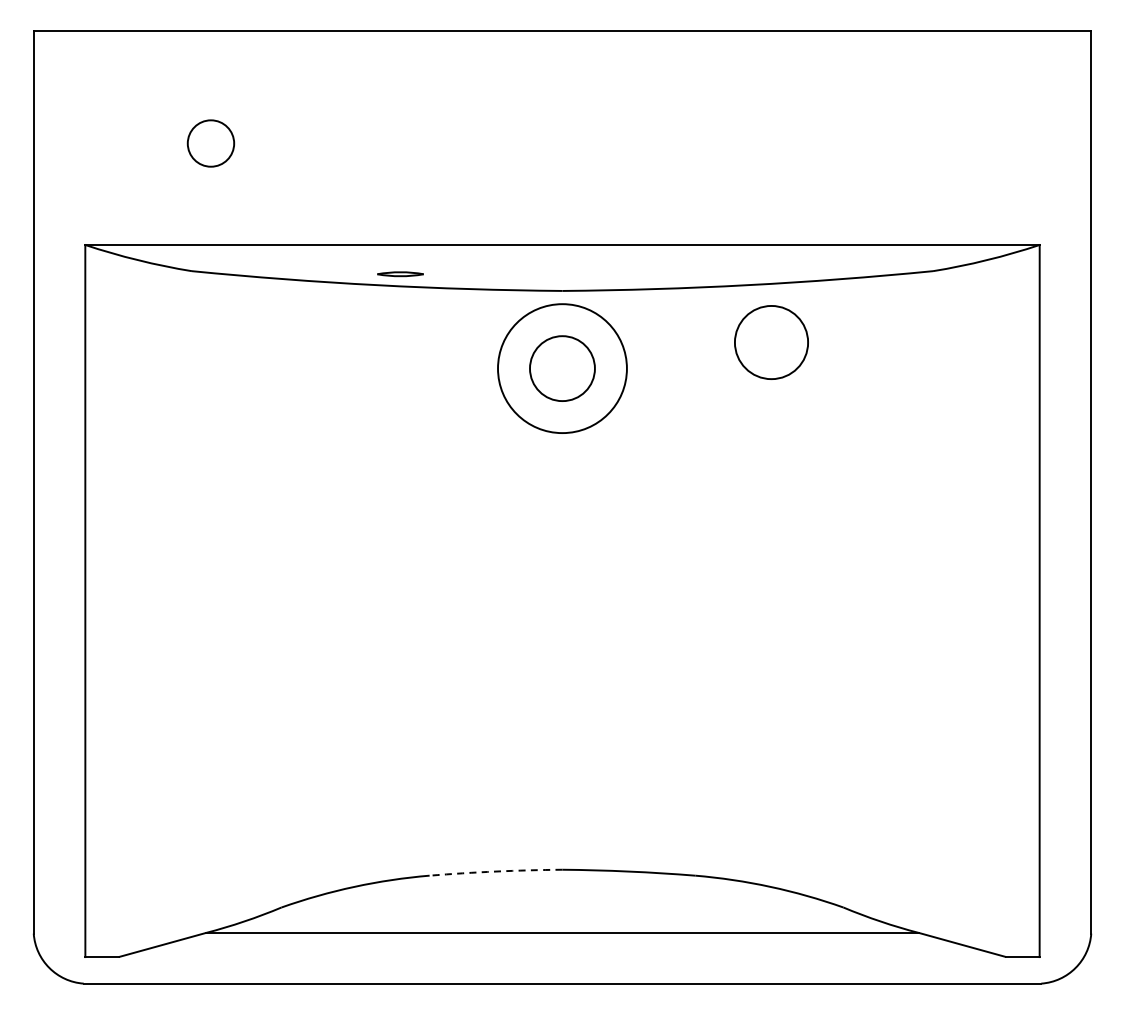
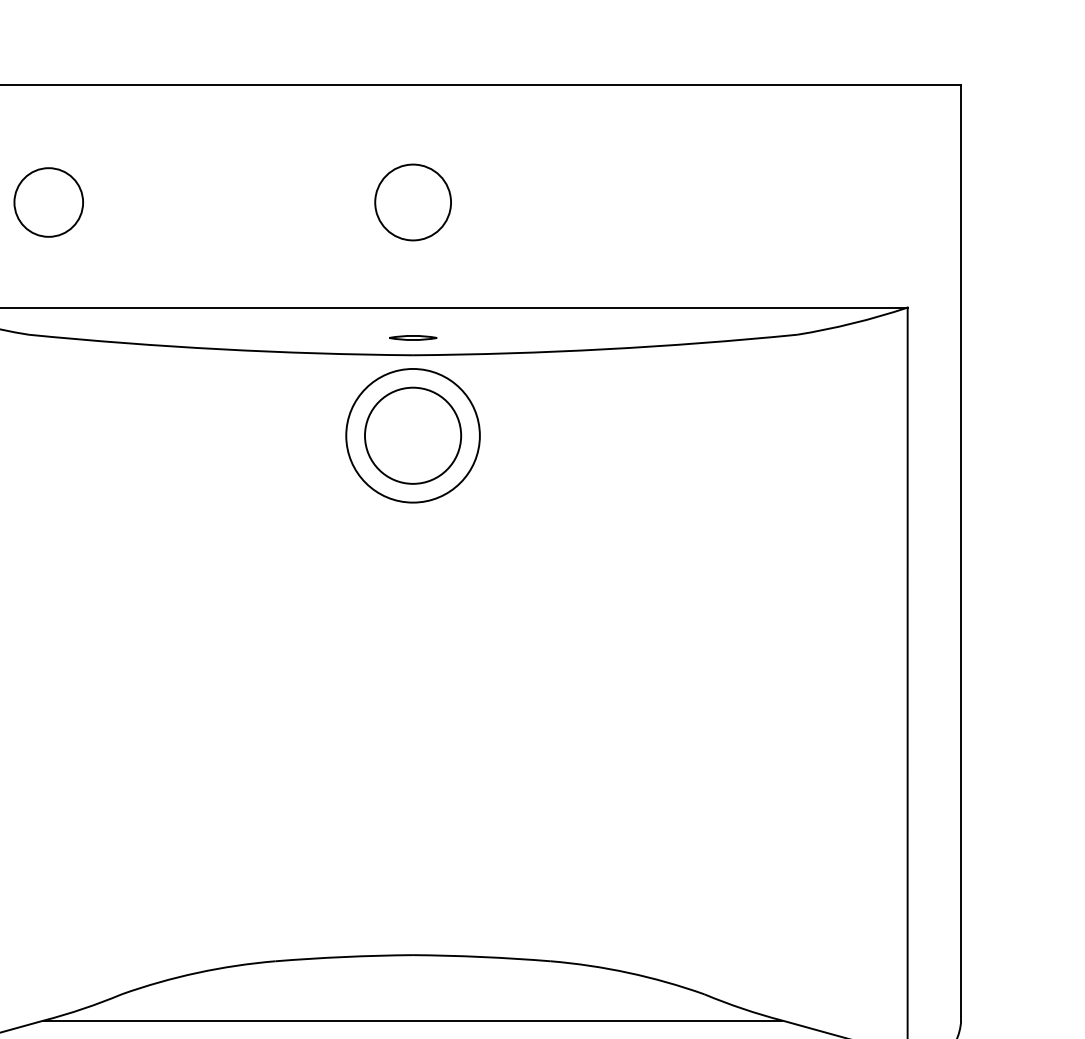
circle: (210, 143) -> (48, 202), size x1.43
part: (400, 274) -> (413, 338), moved
circle: (771, 342) -> (413, 202), moved
circle: (562, 368) -> (413, 435), size x1.43
arc: (496, 871) -> (344, 956), dashed -> solid

